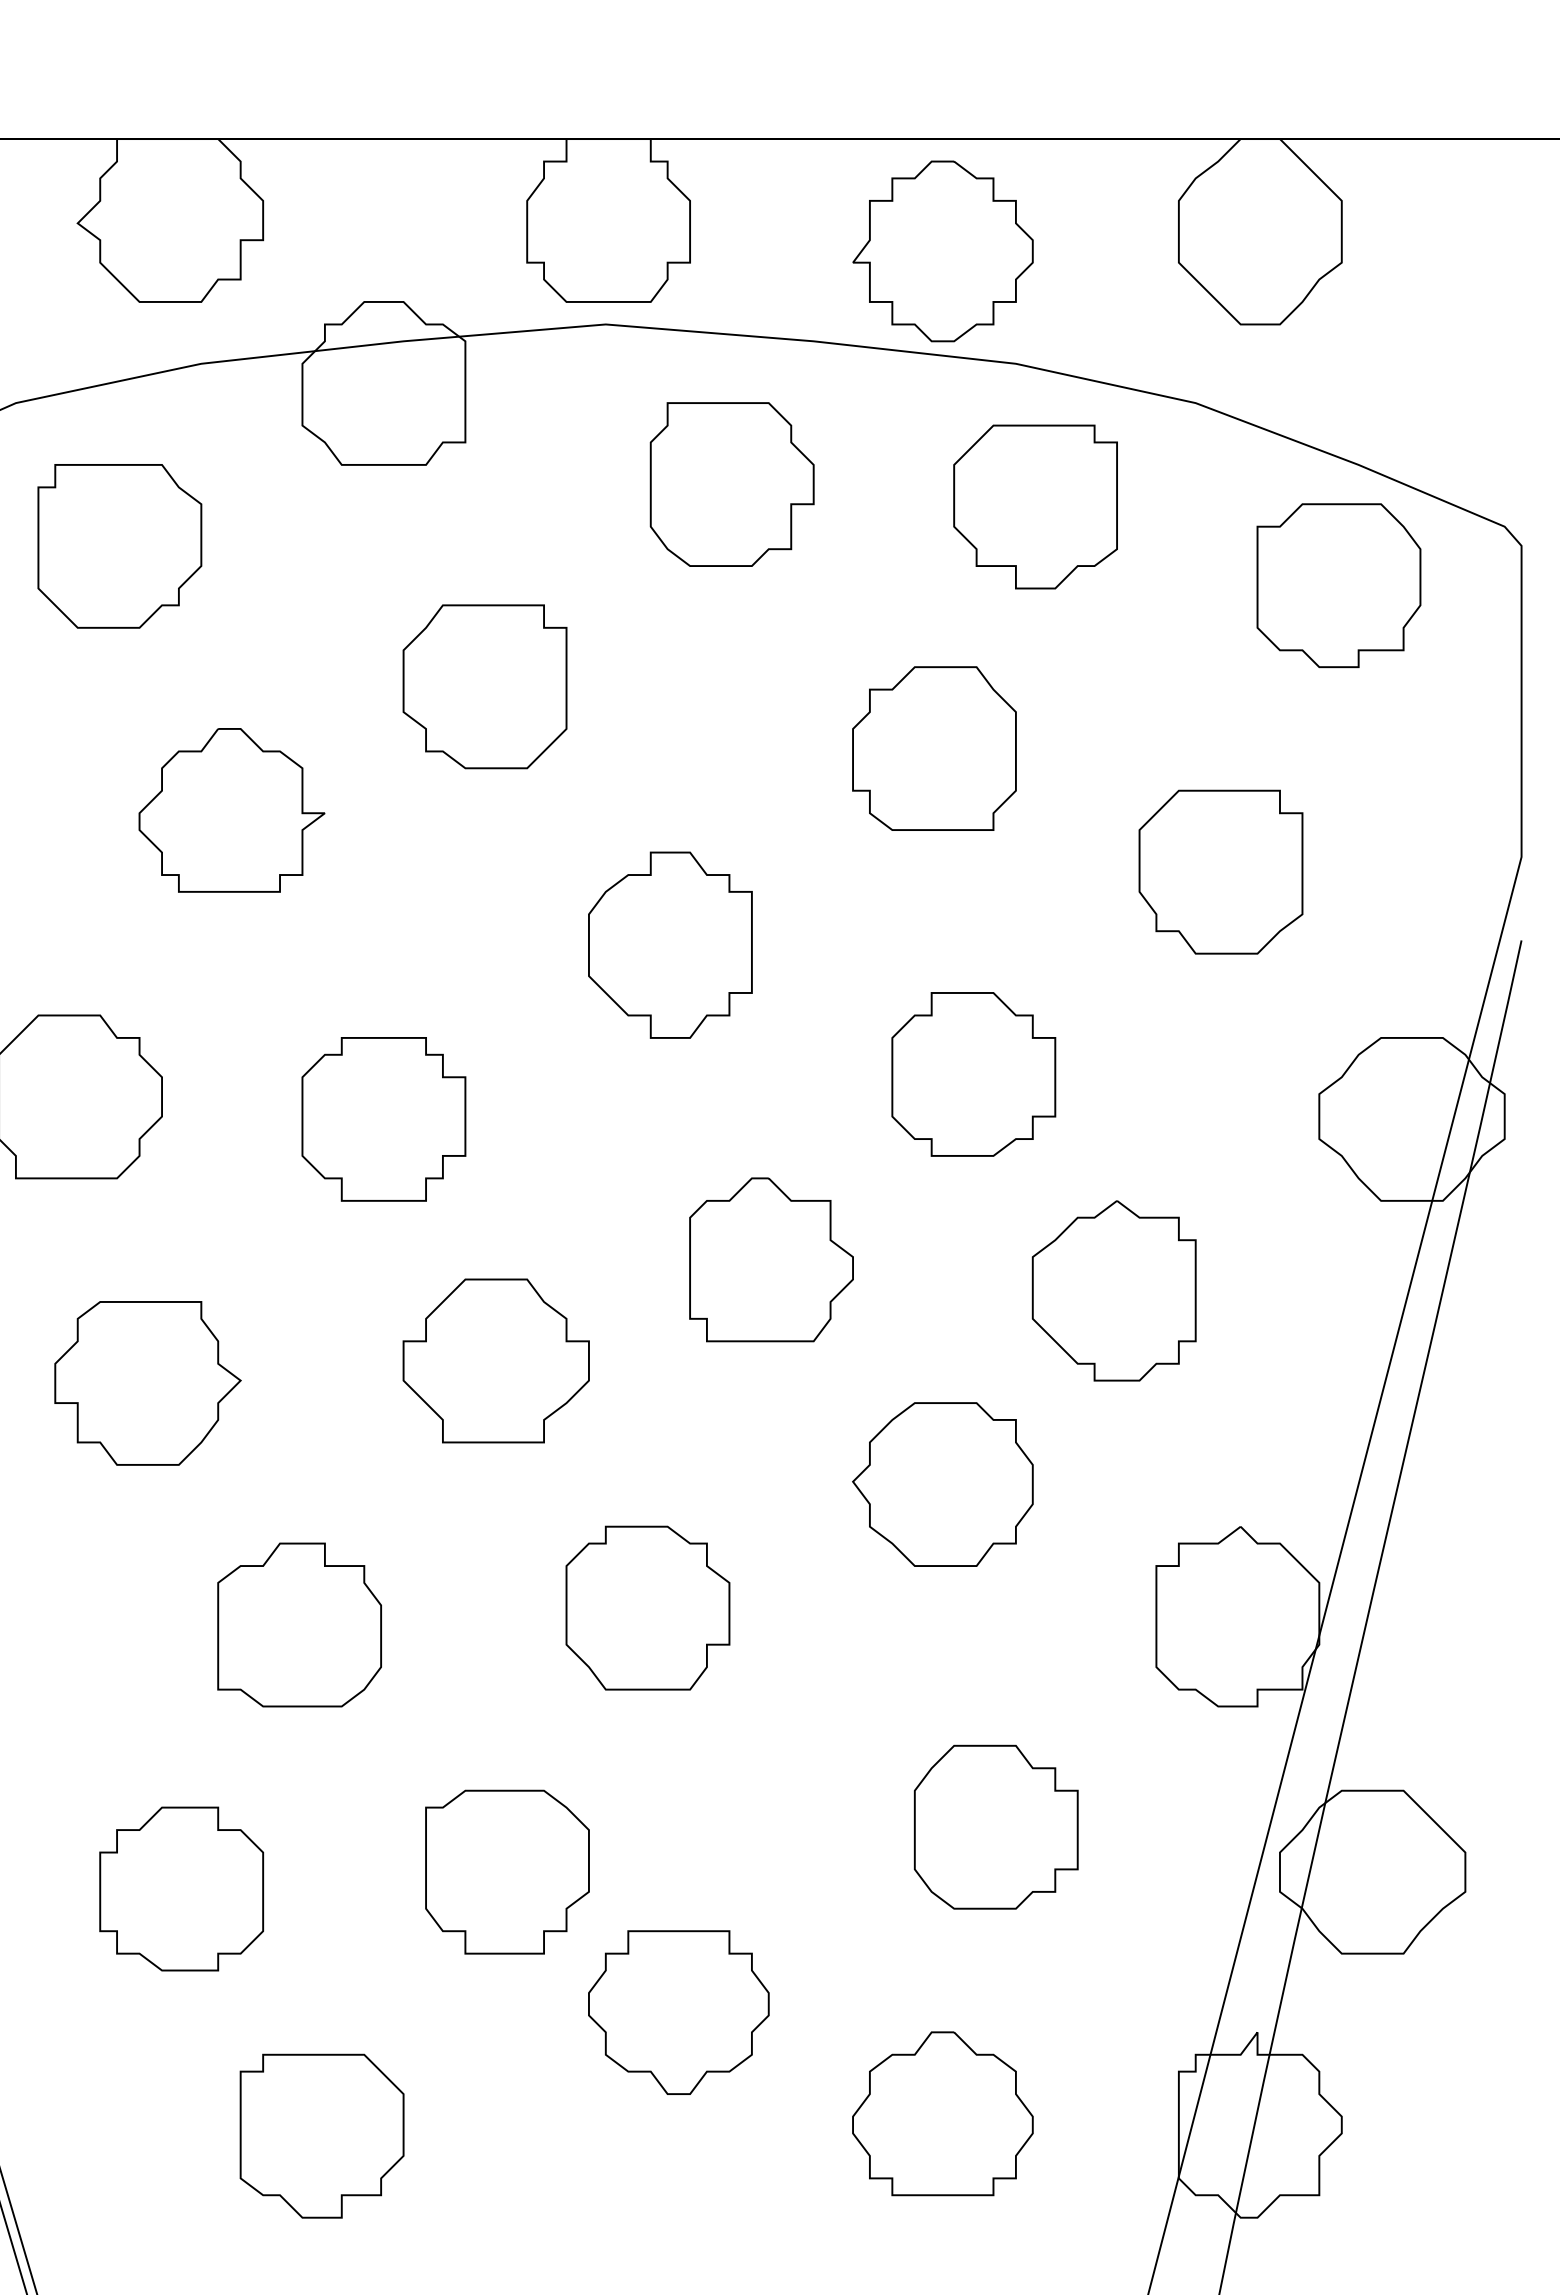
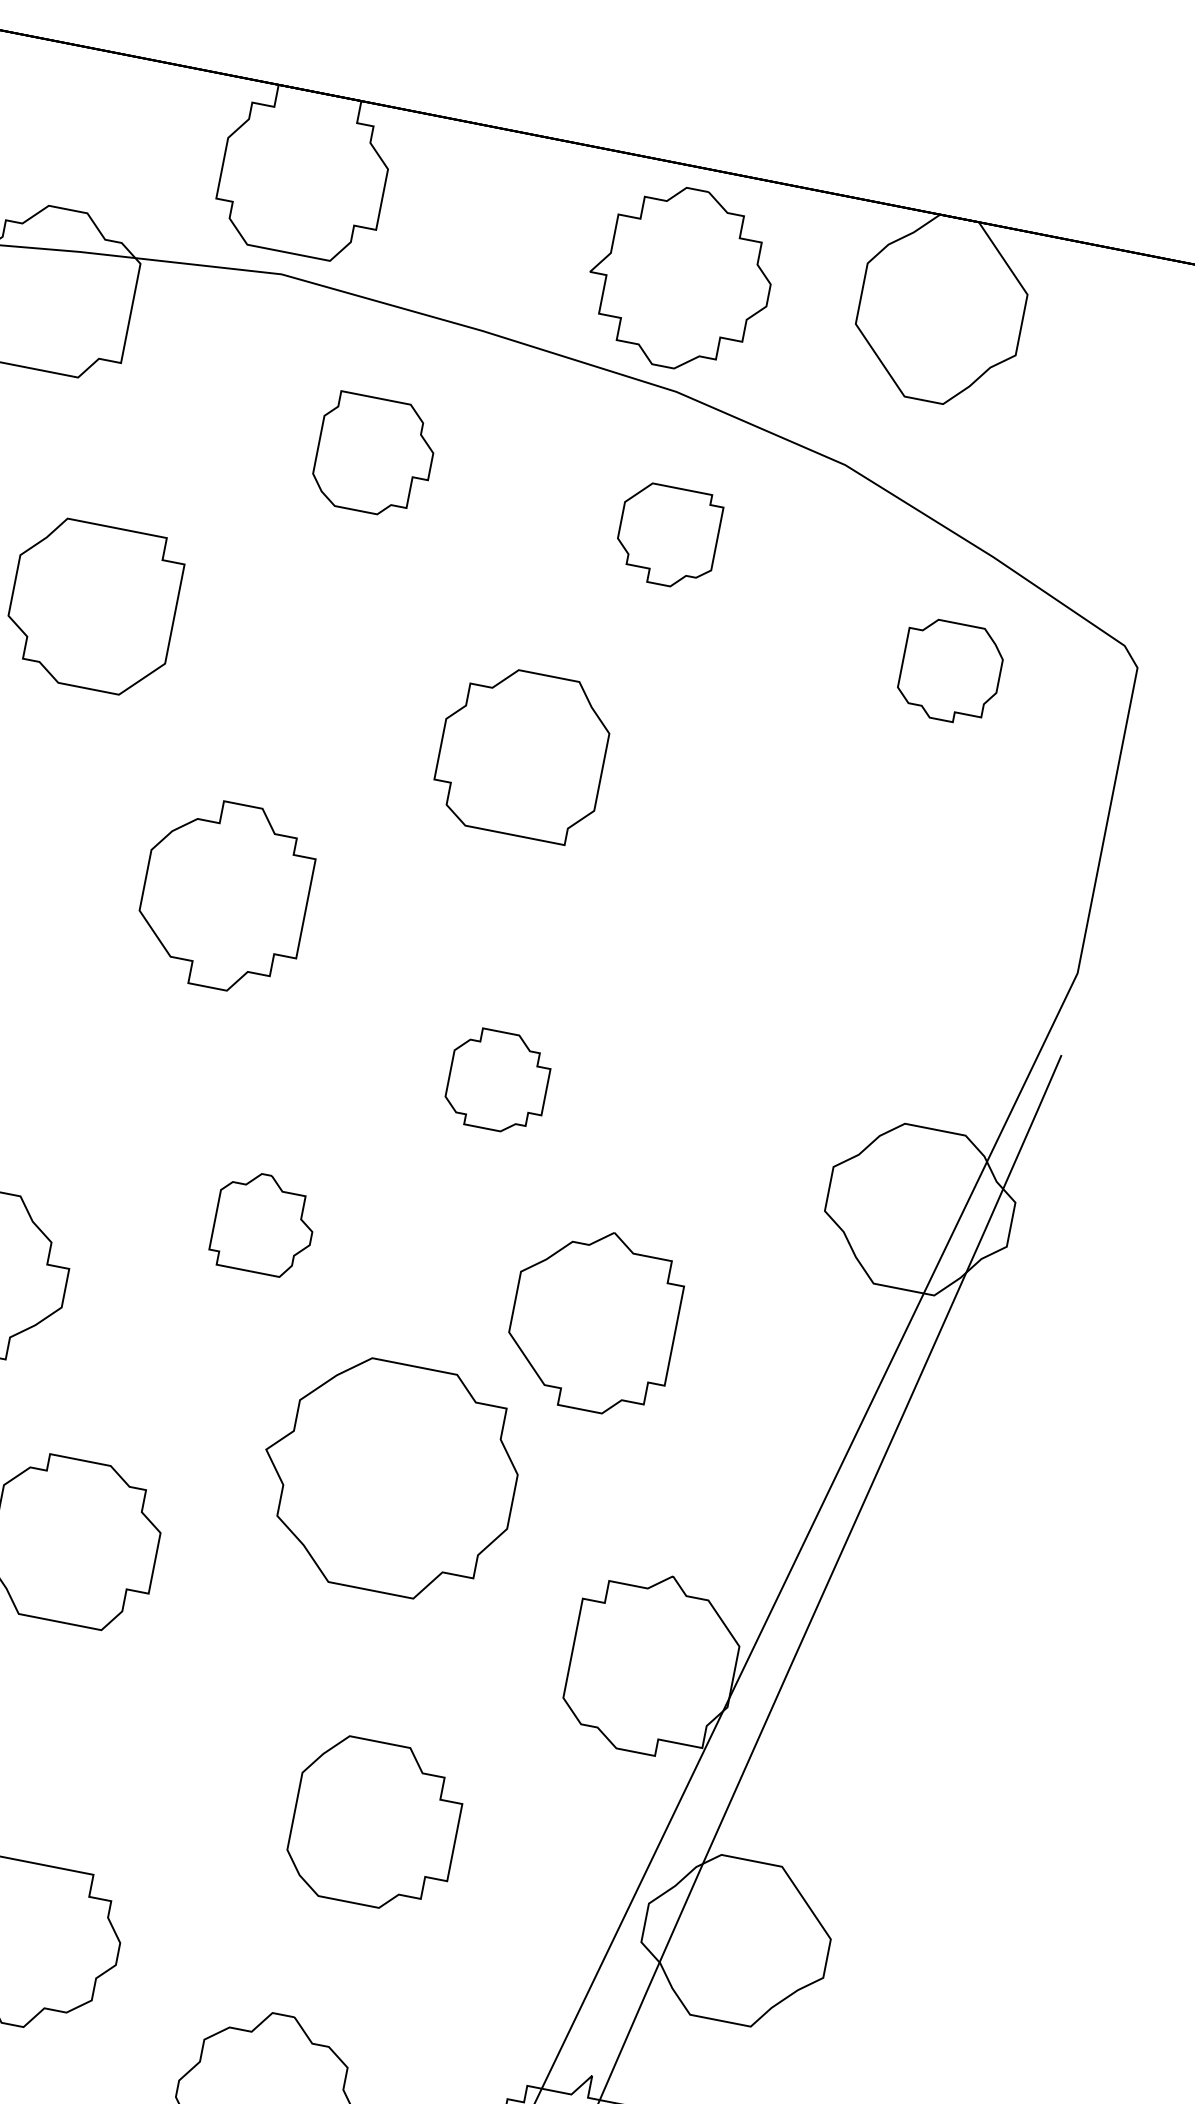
part: (942, 251) -> (679, 278), moved
part: (731, 484) -> (374, 455), size x0.7
part: (1035, 506) -> (668, 535), size x0.6
part: (1338, 585) -> (950, 671), size x0.6
part: (1220, 871) -> (779, 929), removed
part: (973, 1074) -> (497, 1081), size x0.6
part: (771, 1259) -> (264, 1223), size x0.6
part: (942, 1484) -> (388, 1477), size x1.4

